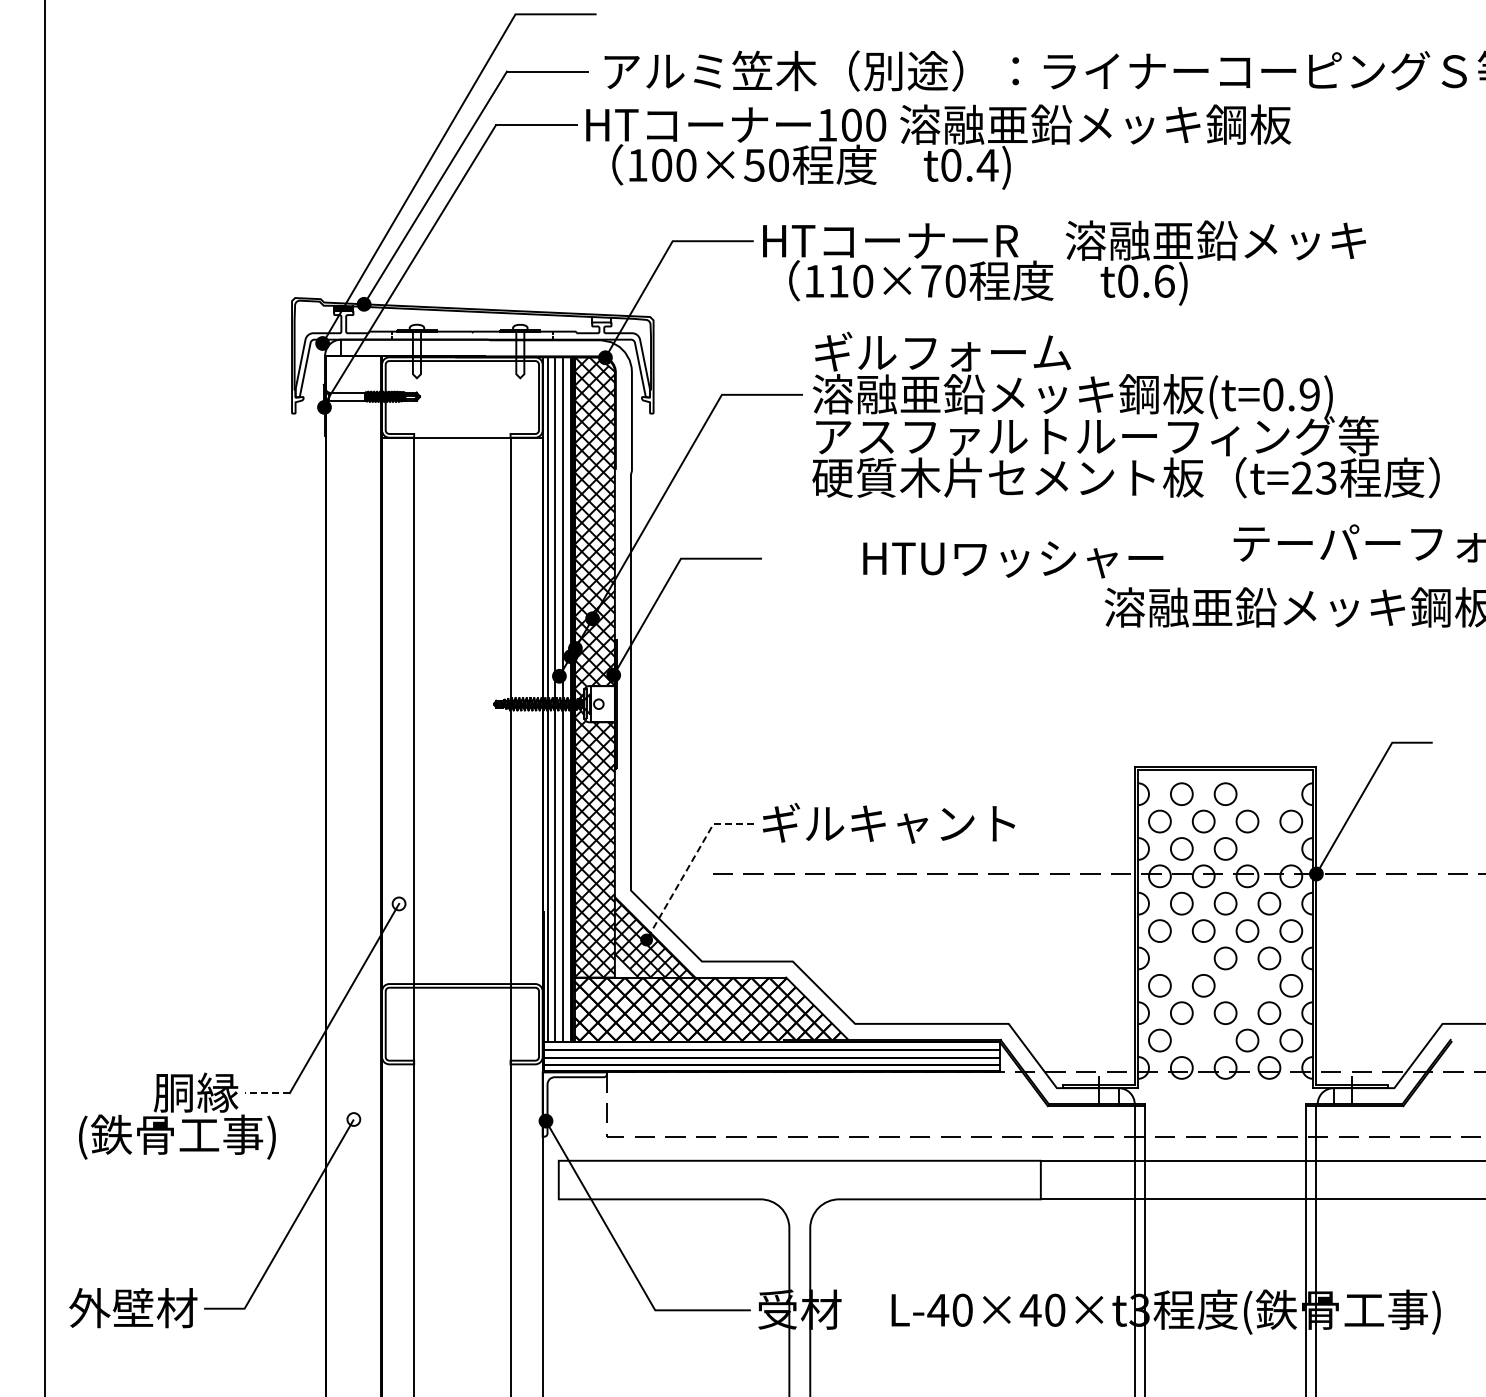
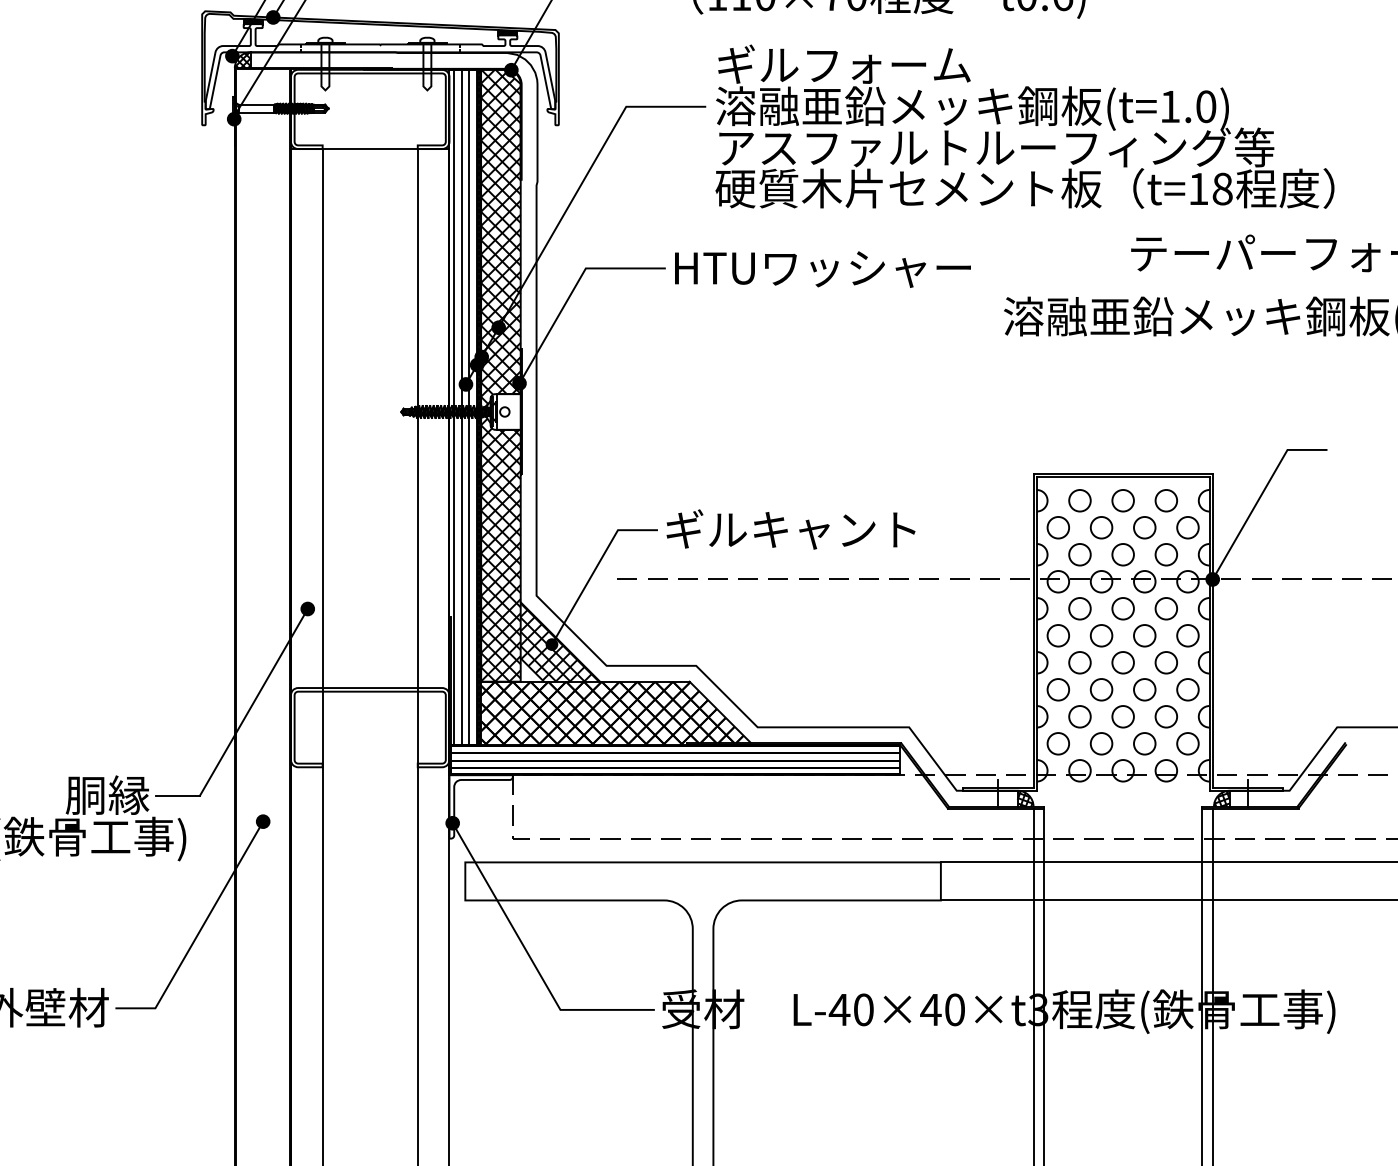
hatch: (601, 320) -> (507, 33), added
hatch: (333, 347) -> (243, 60), added
text: (1291, 394) -> (1188, 106), (t=0.9) -> (t=1.0)
text: (1314, 477) -> (1210, 188), t=23 -> t=18
text: (1013, 559) -> (823, 269), moved
circle: (1269, 793) -> (1166, 500), added
circle: (1269, 848) -> (1166, 554), added
line: (690, 863) -> (595, 569), dashed -> solid
fill: (398, 903) -> (307, 608), added
circle: (1181, 958) -> (1079, 662), added
circle: (1247, 985) -> (1144, 689), added
circle: (1203, 1040) -> (1101, 743), added
line: (267, 1093) -> (177, 796), dashed -> solid
hatch: (1126, 1096) -> (1025, 798), added
hatch: (1325, 1096) -> (1221, 798), added
fill: (353, 1119) -> (262, 821), added

